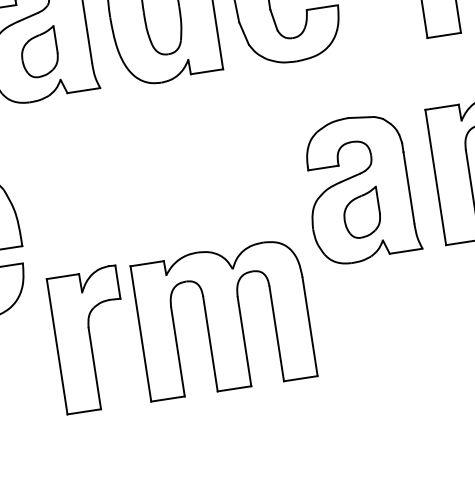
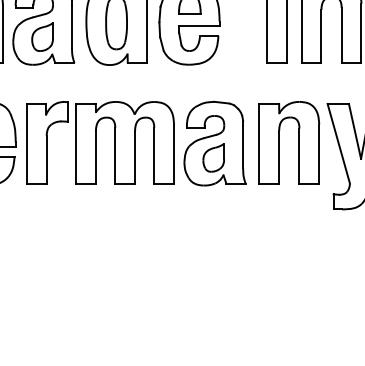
part: (181, 325) -> (100, 142), moved

